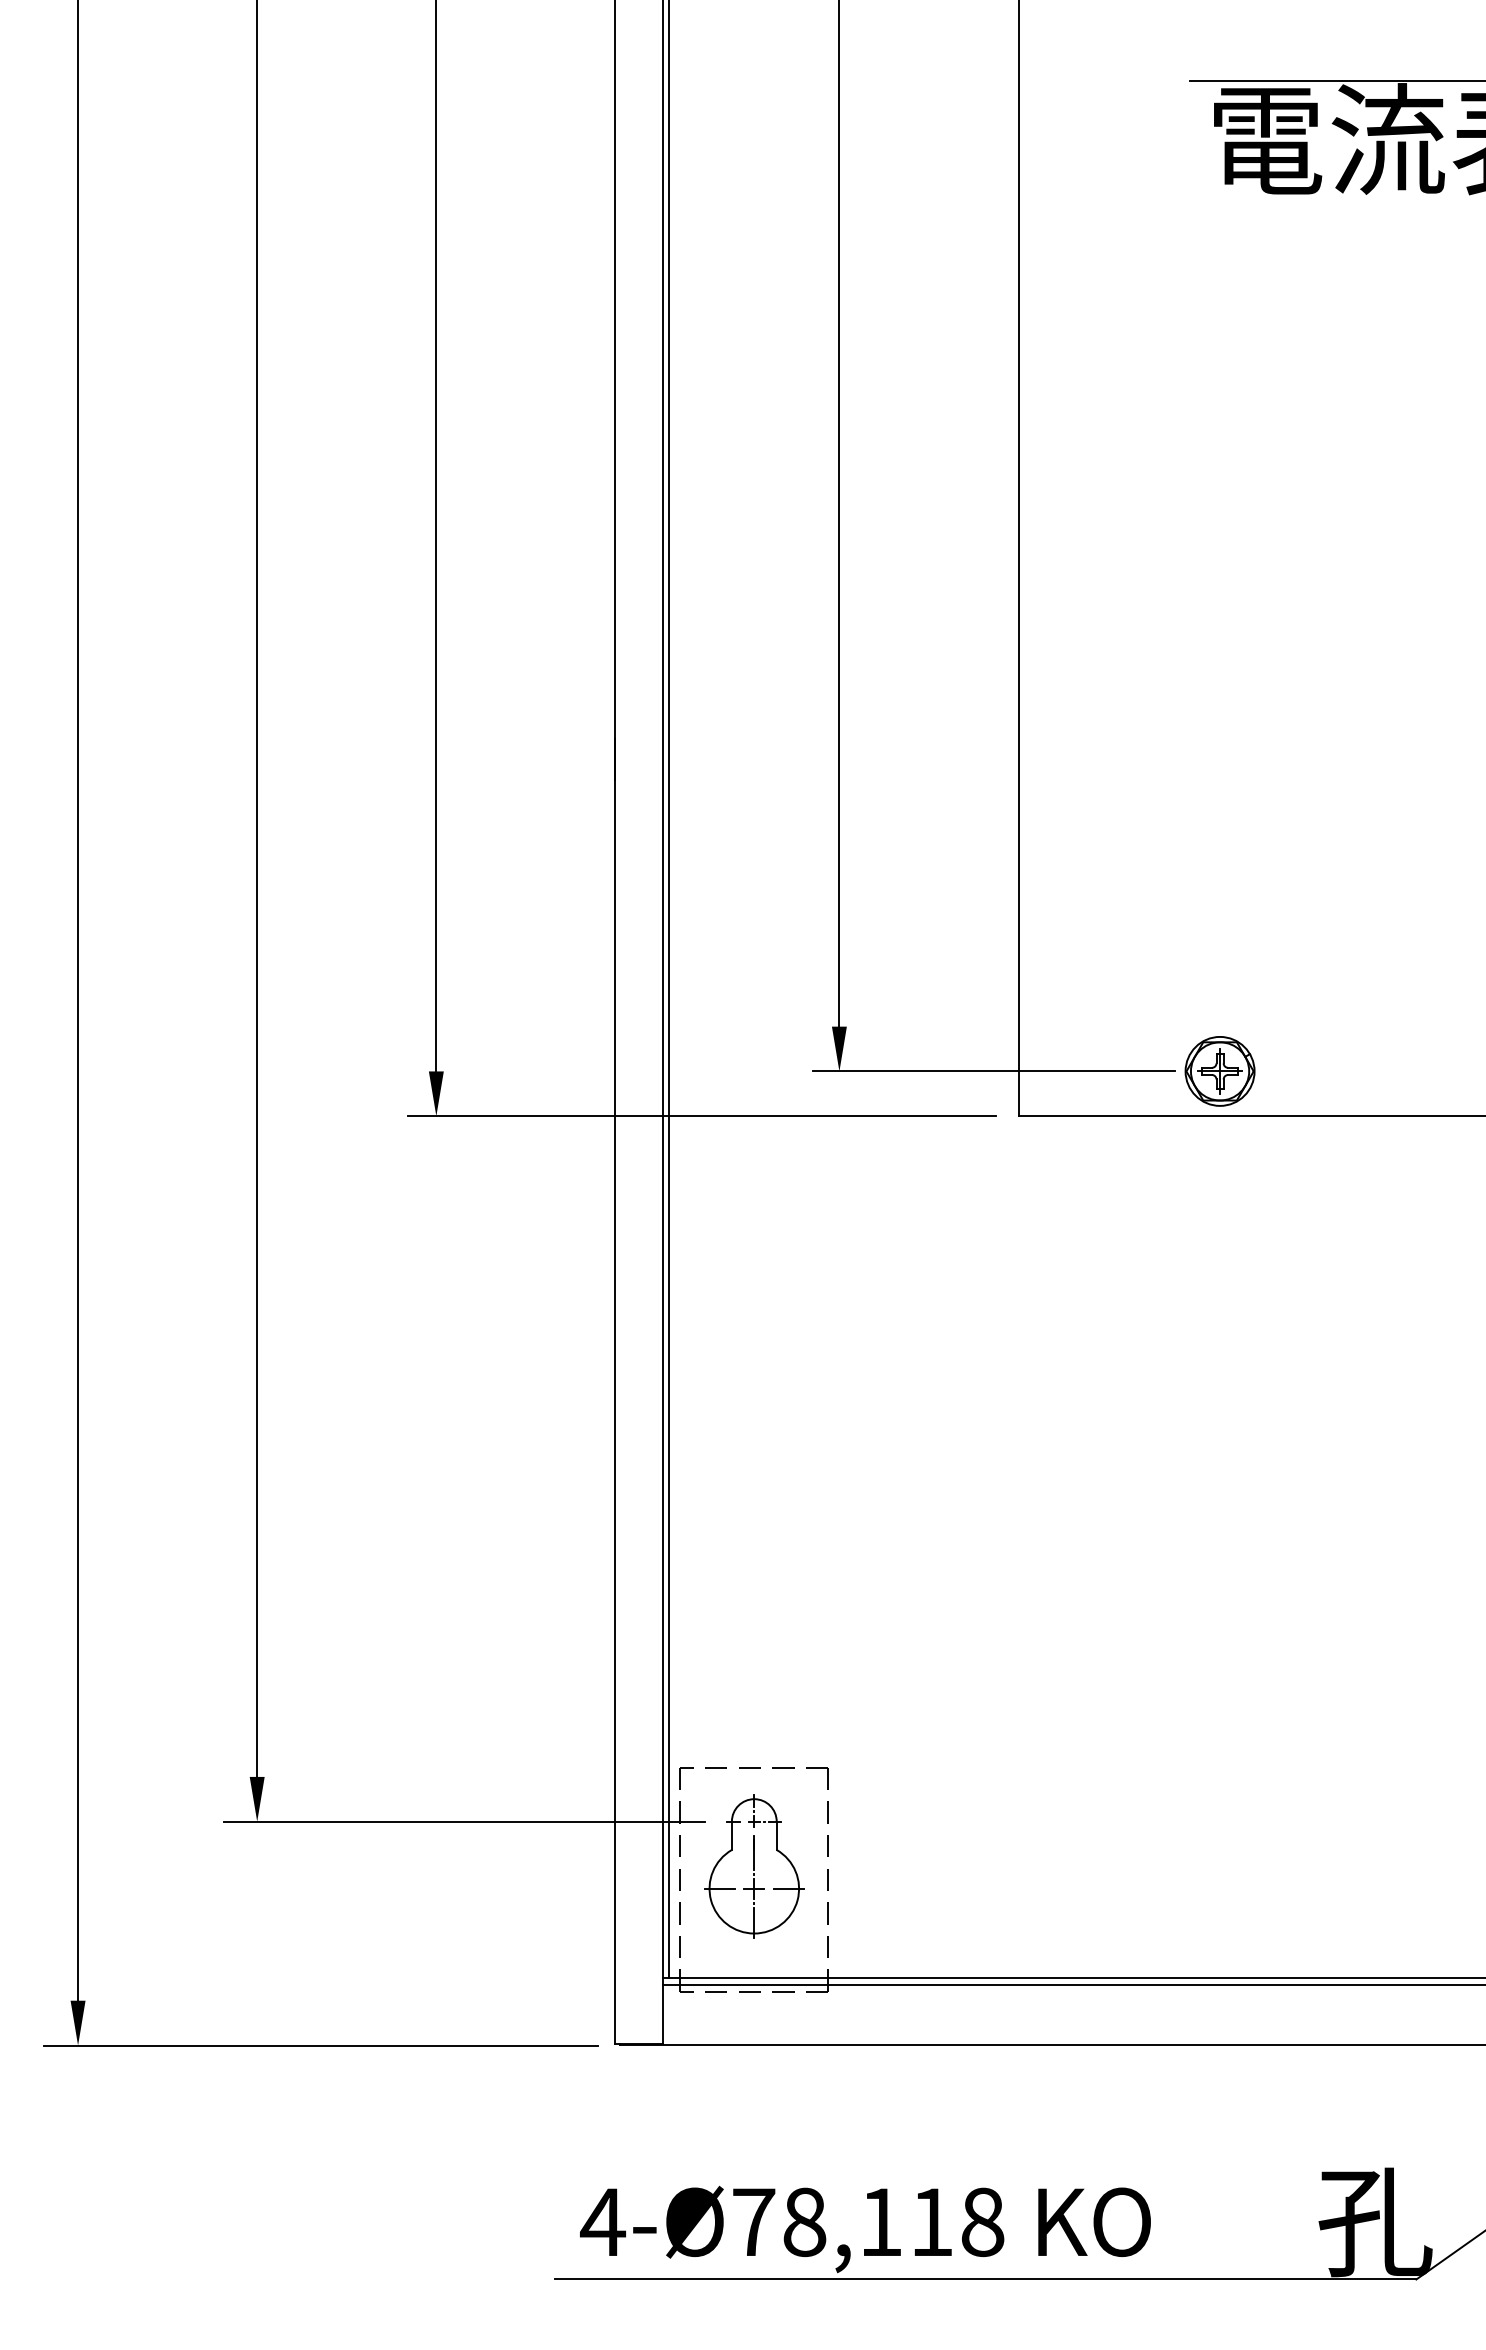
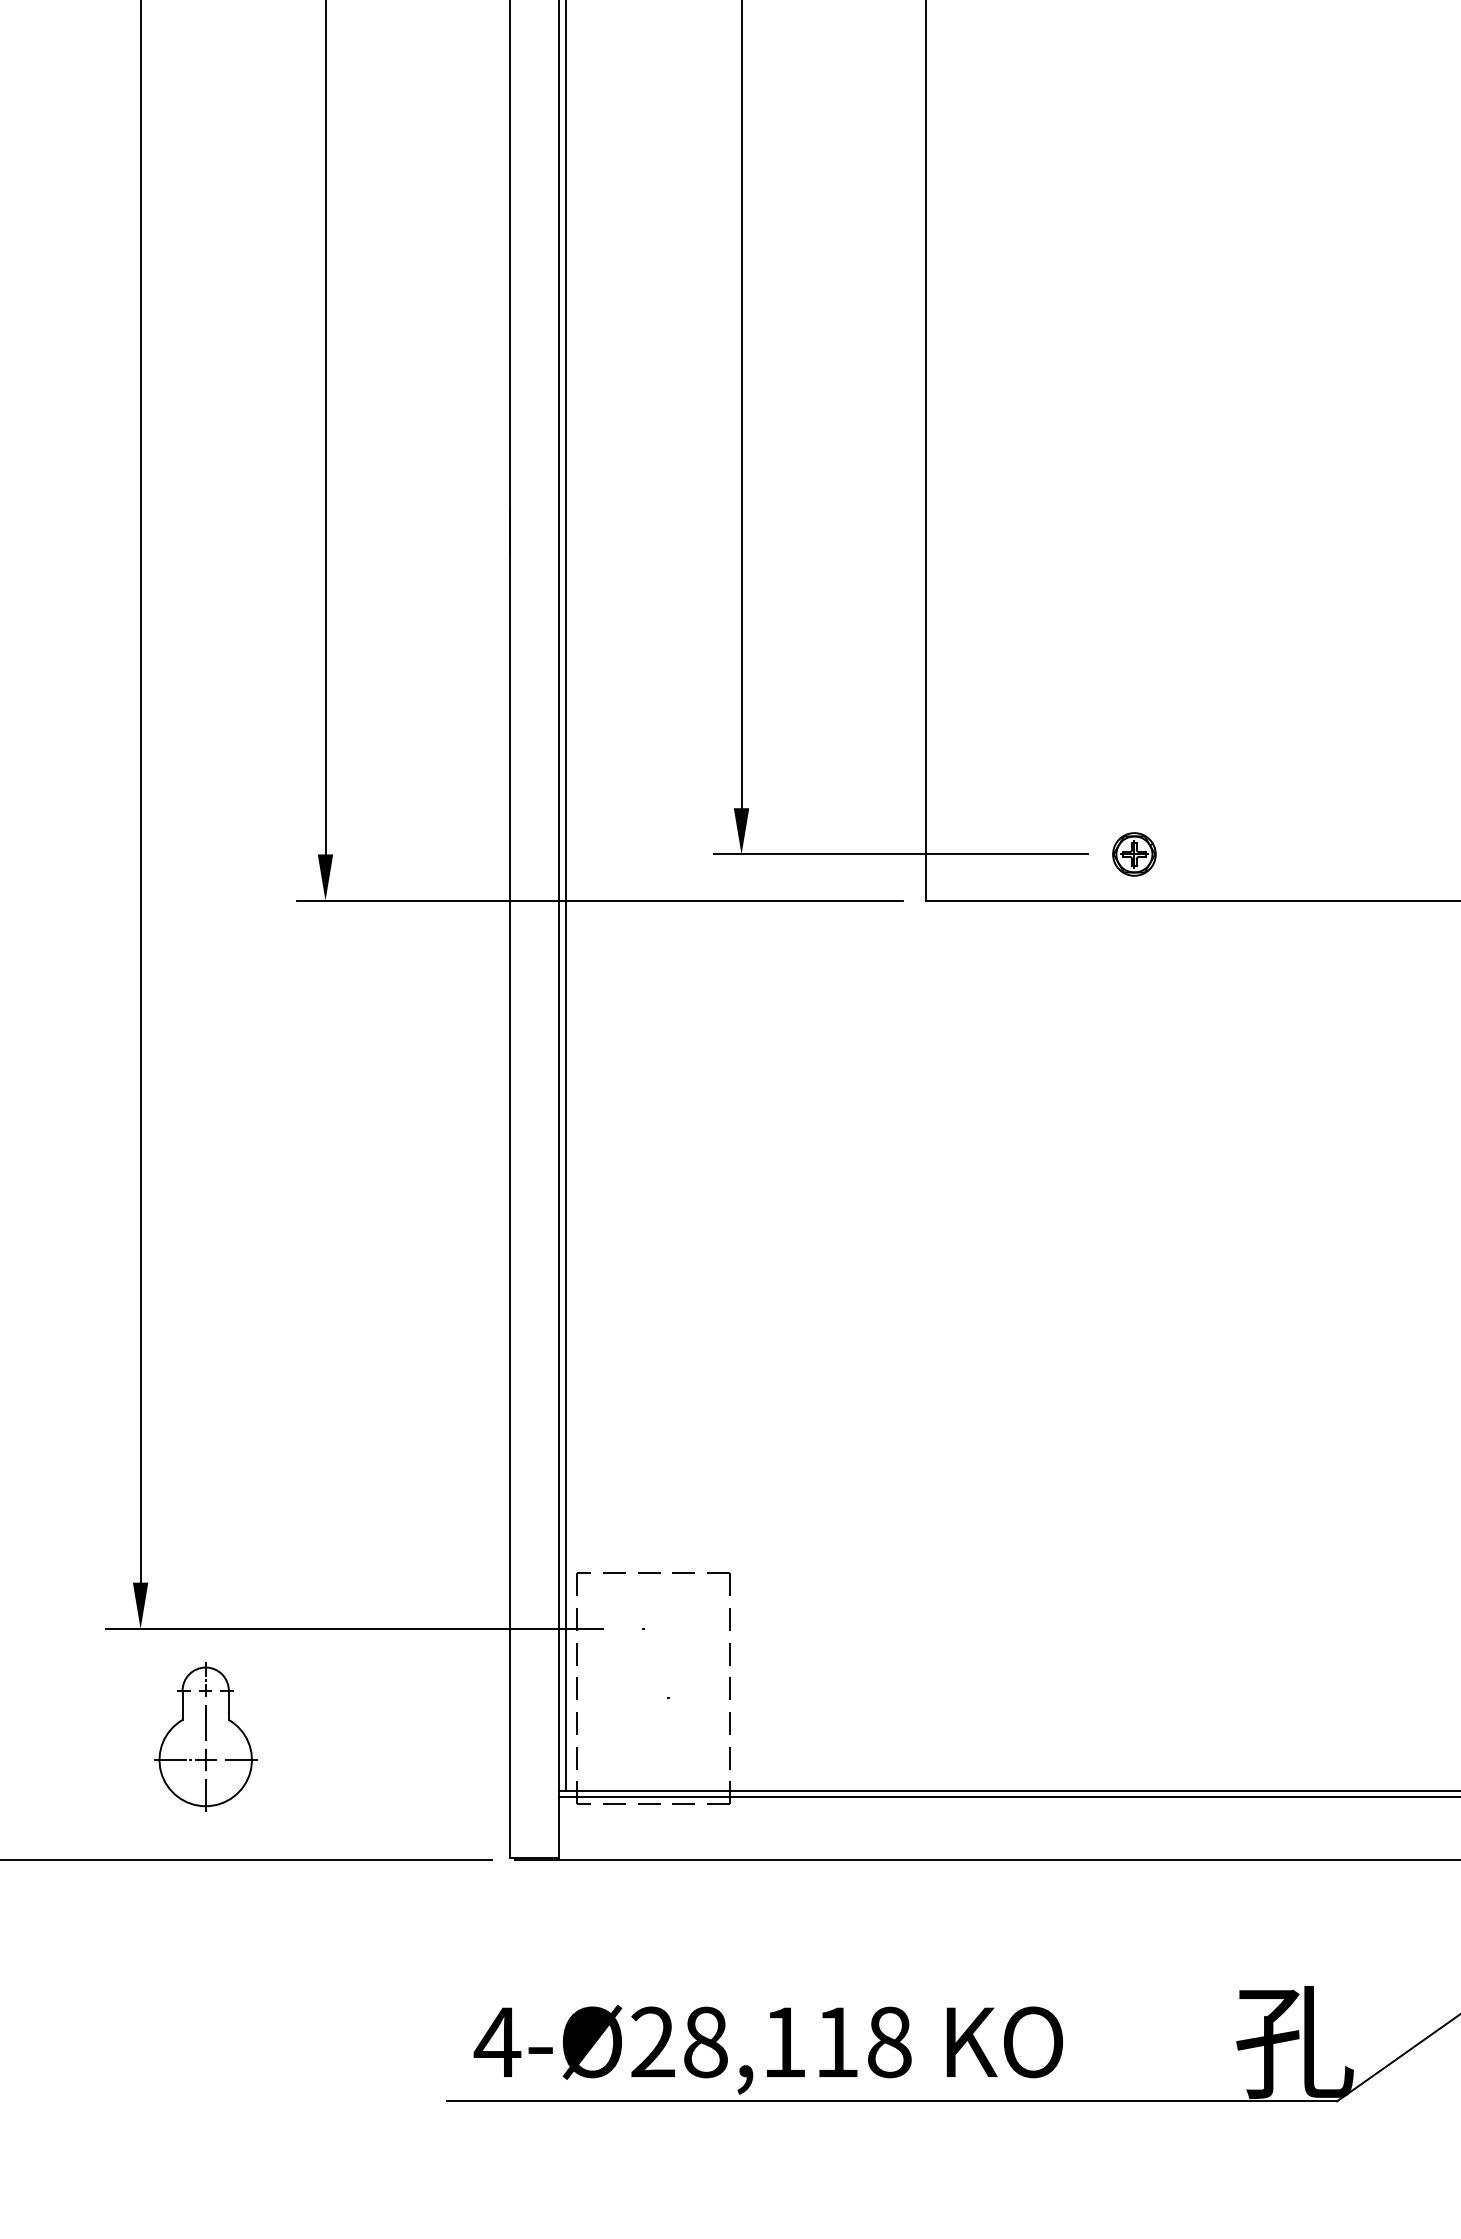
part: (1219, 1071) -> (1133, 854), size x0.6
part: (754, 1866) -> (205, 1737), moved
text: (753, 2221) -> (652, 2041), 4-Ø78,118 -> 4-Ø28,118

